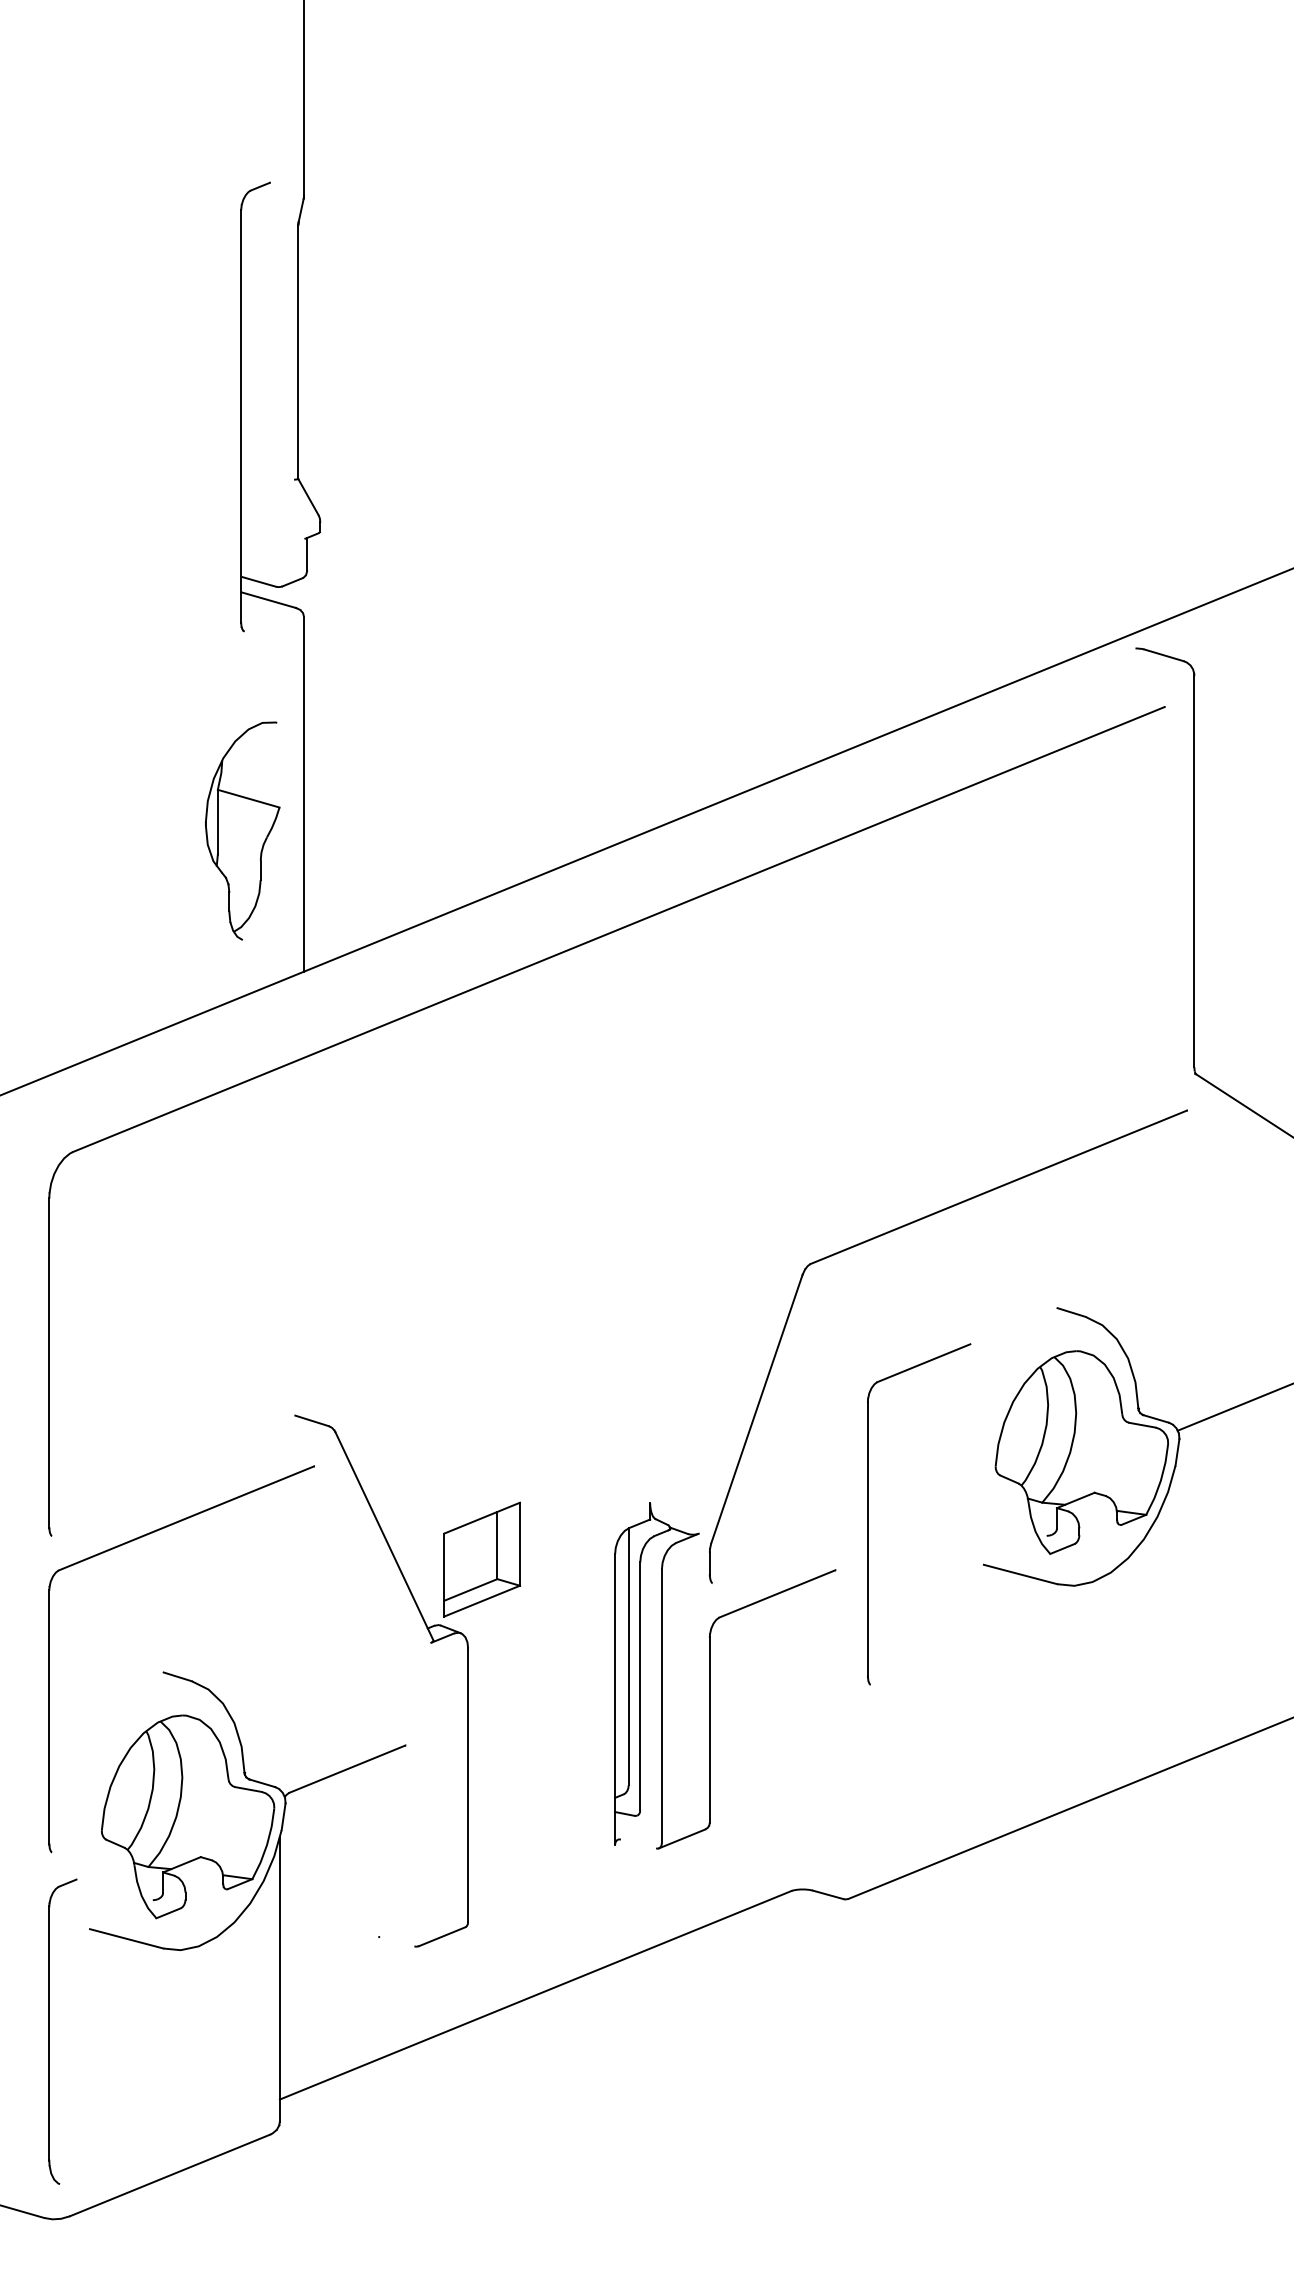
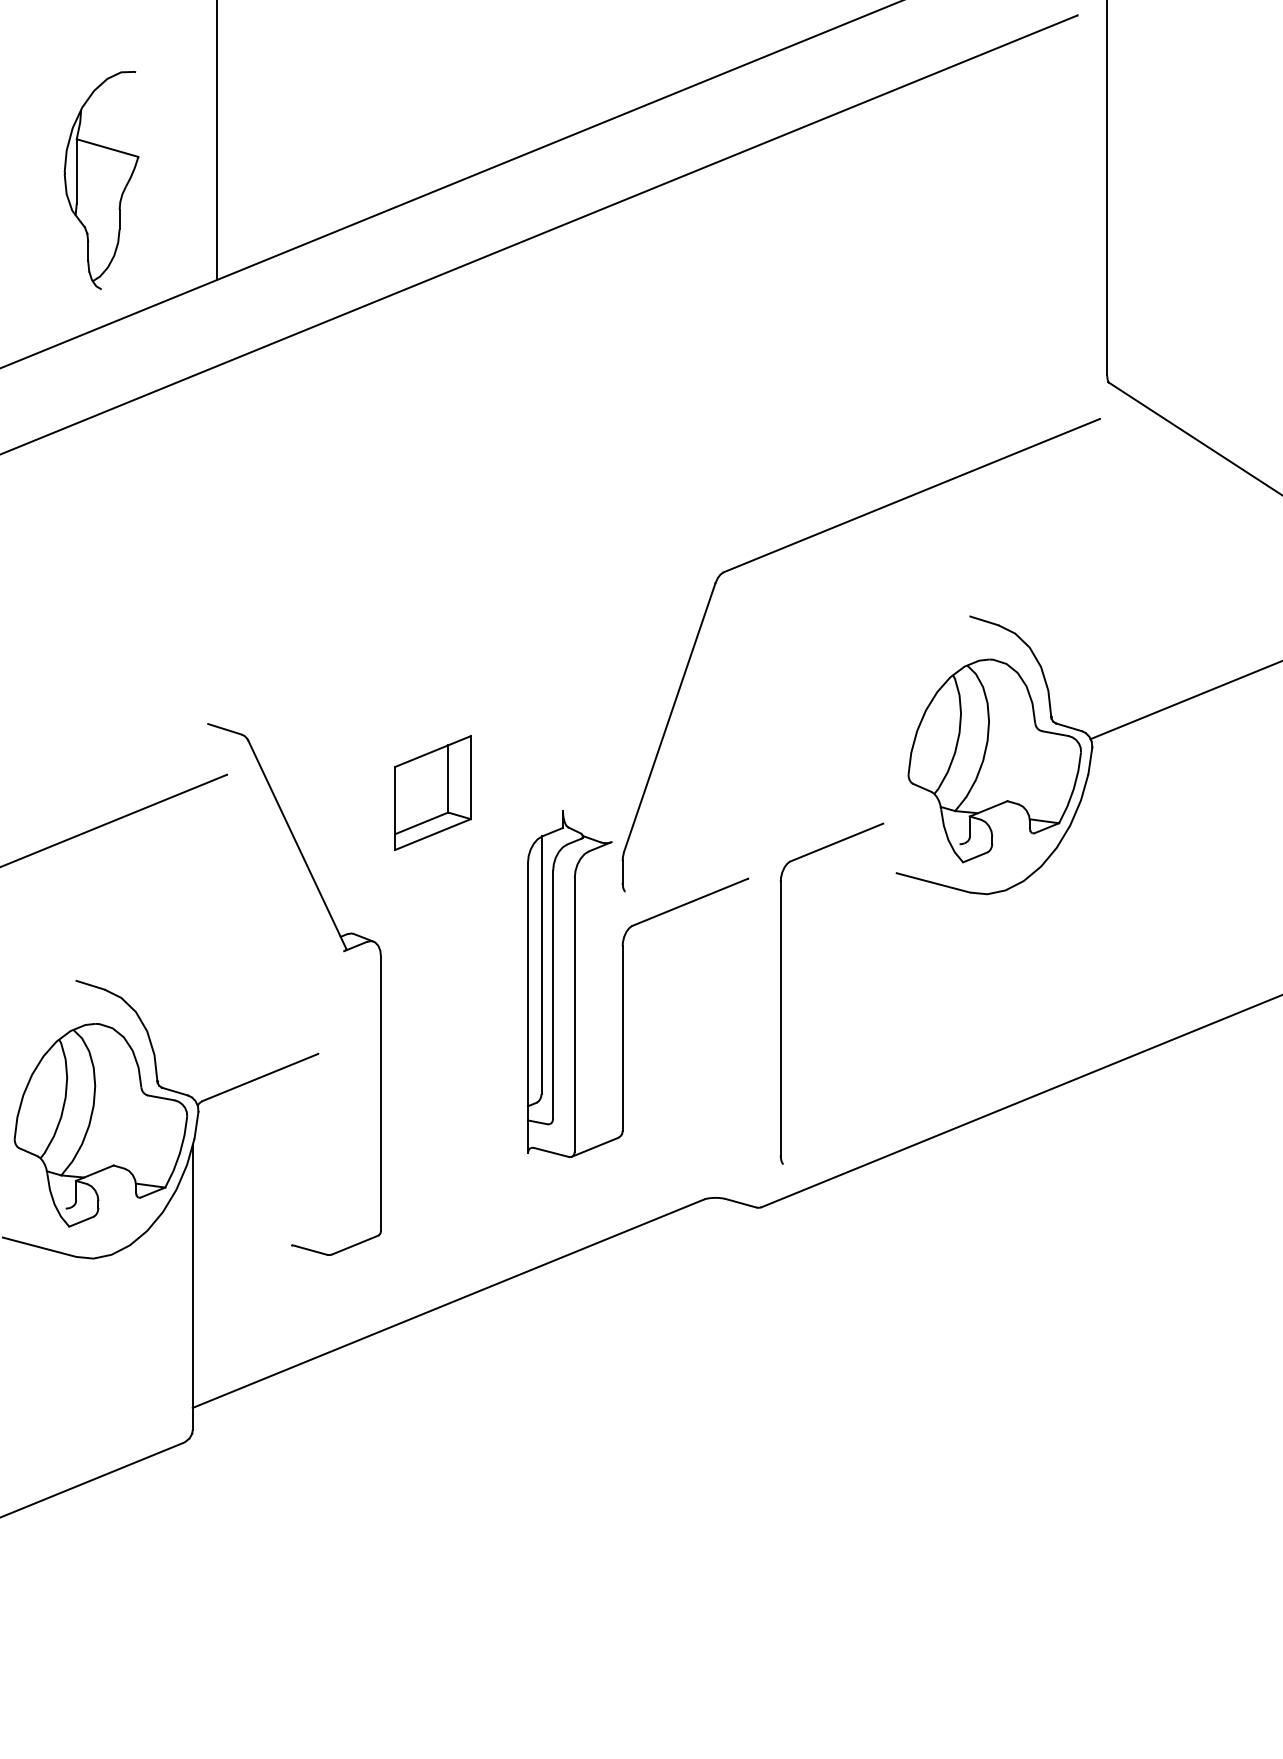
part: (242, 830) -> (101, 179), moved
part: (868, 1514) -> (781, 993), moved
part: (481, 1559) -> (432, 792), moved
line: (638, 1843) -> (551, 1151), added
line: (397, 1941) -> (310, 1249), added

